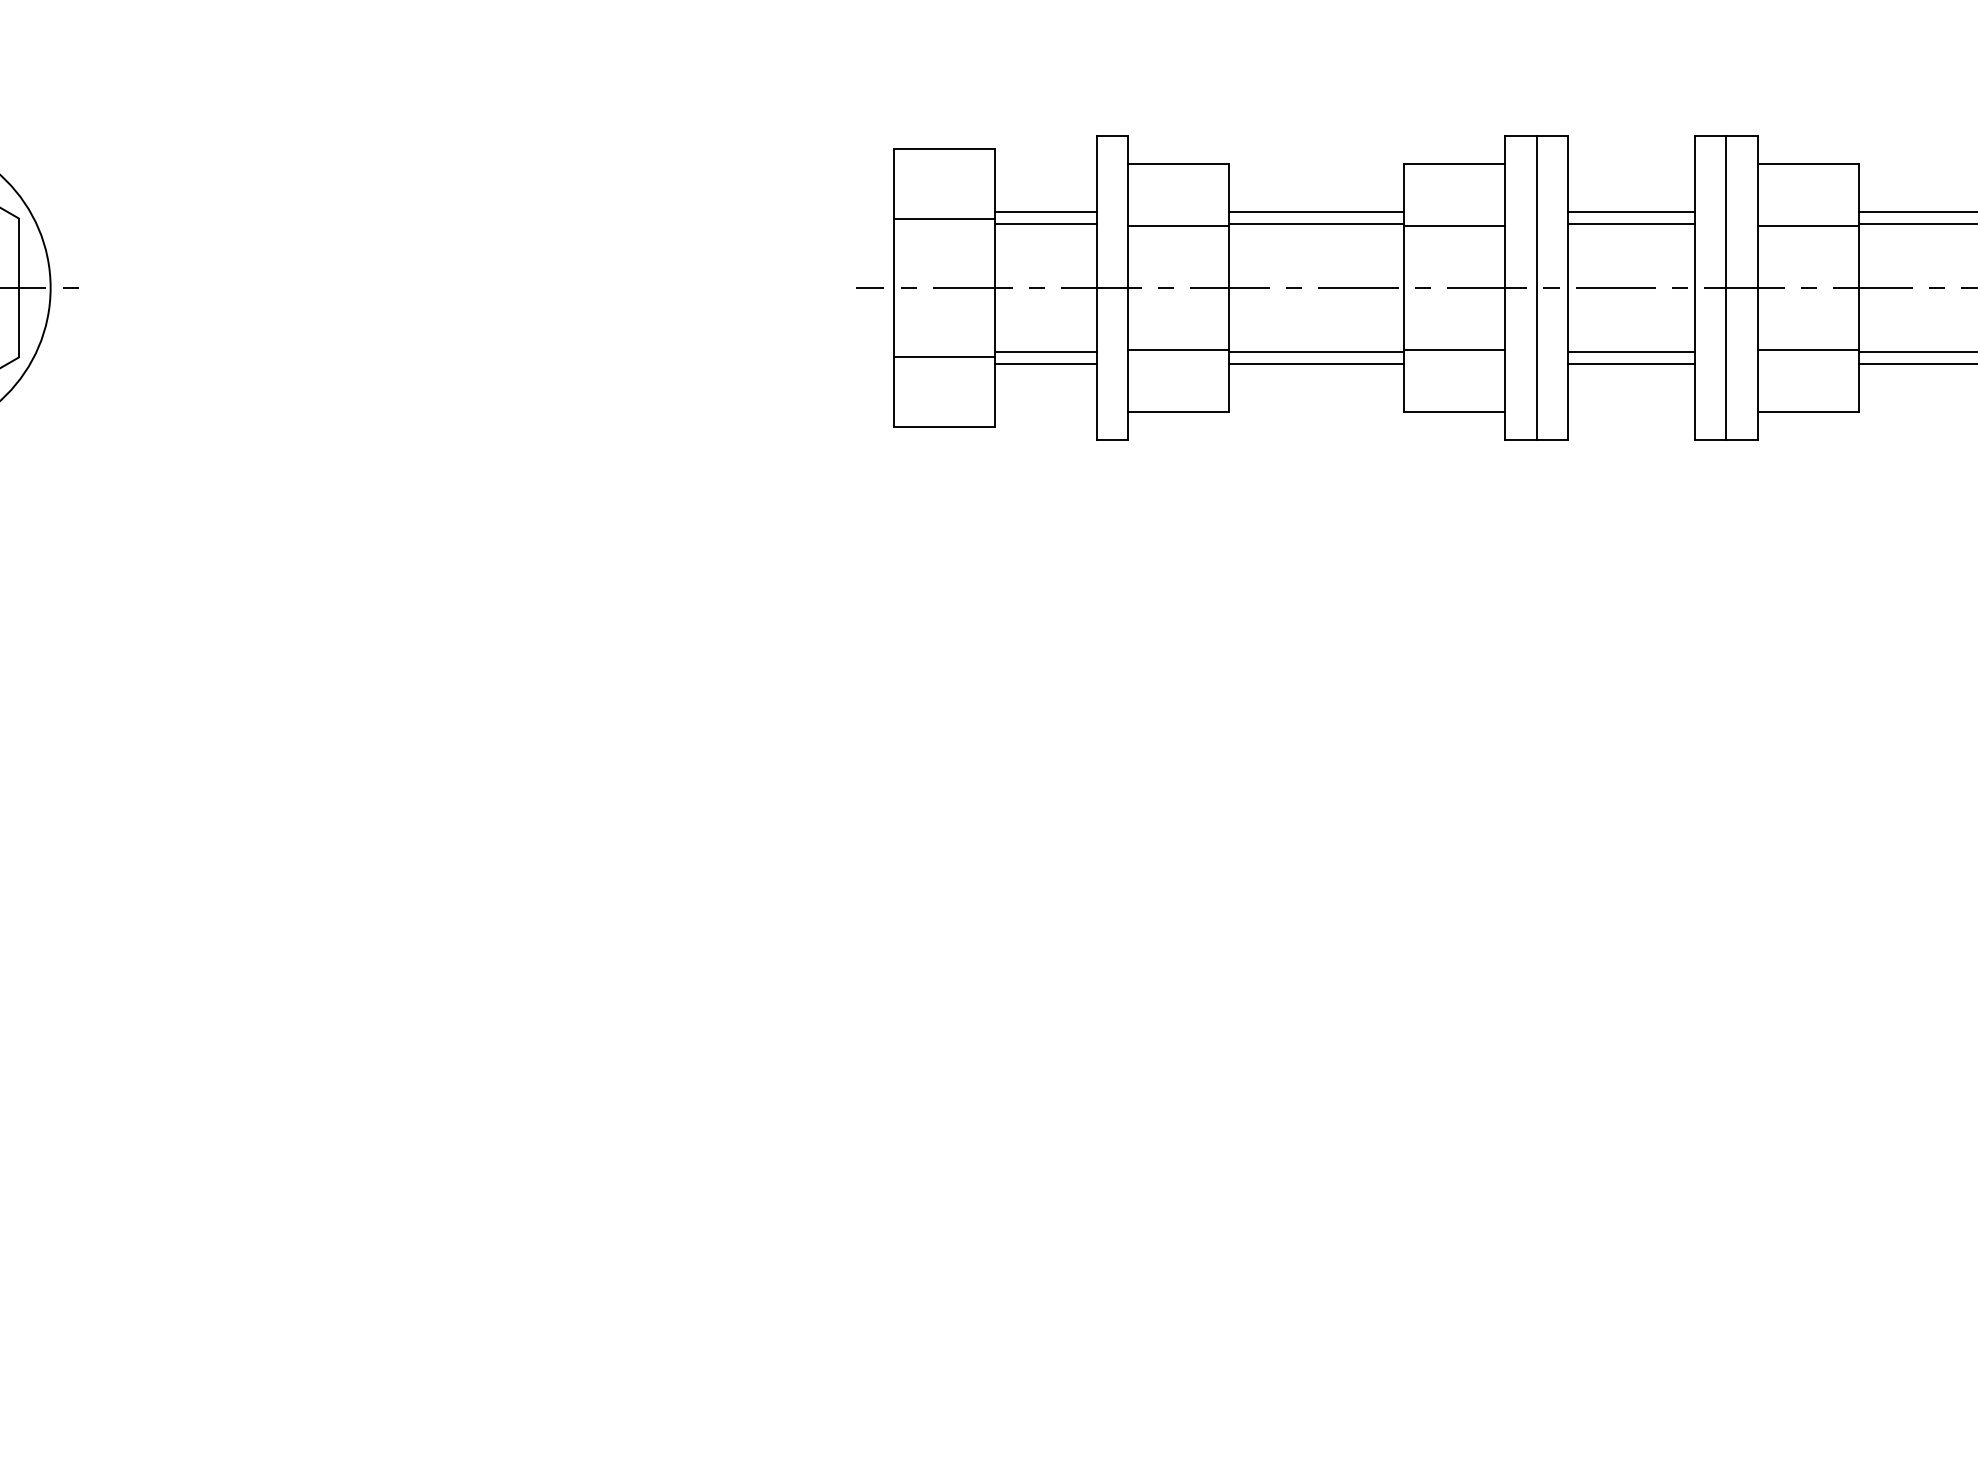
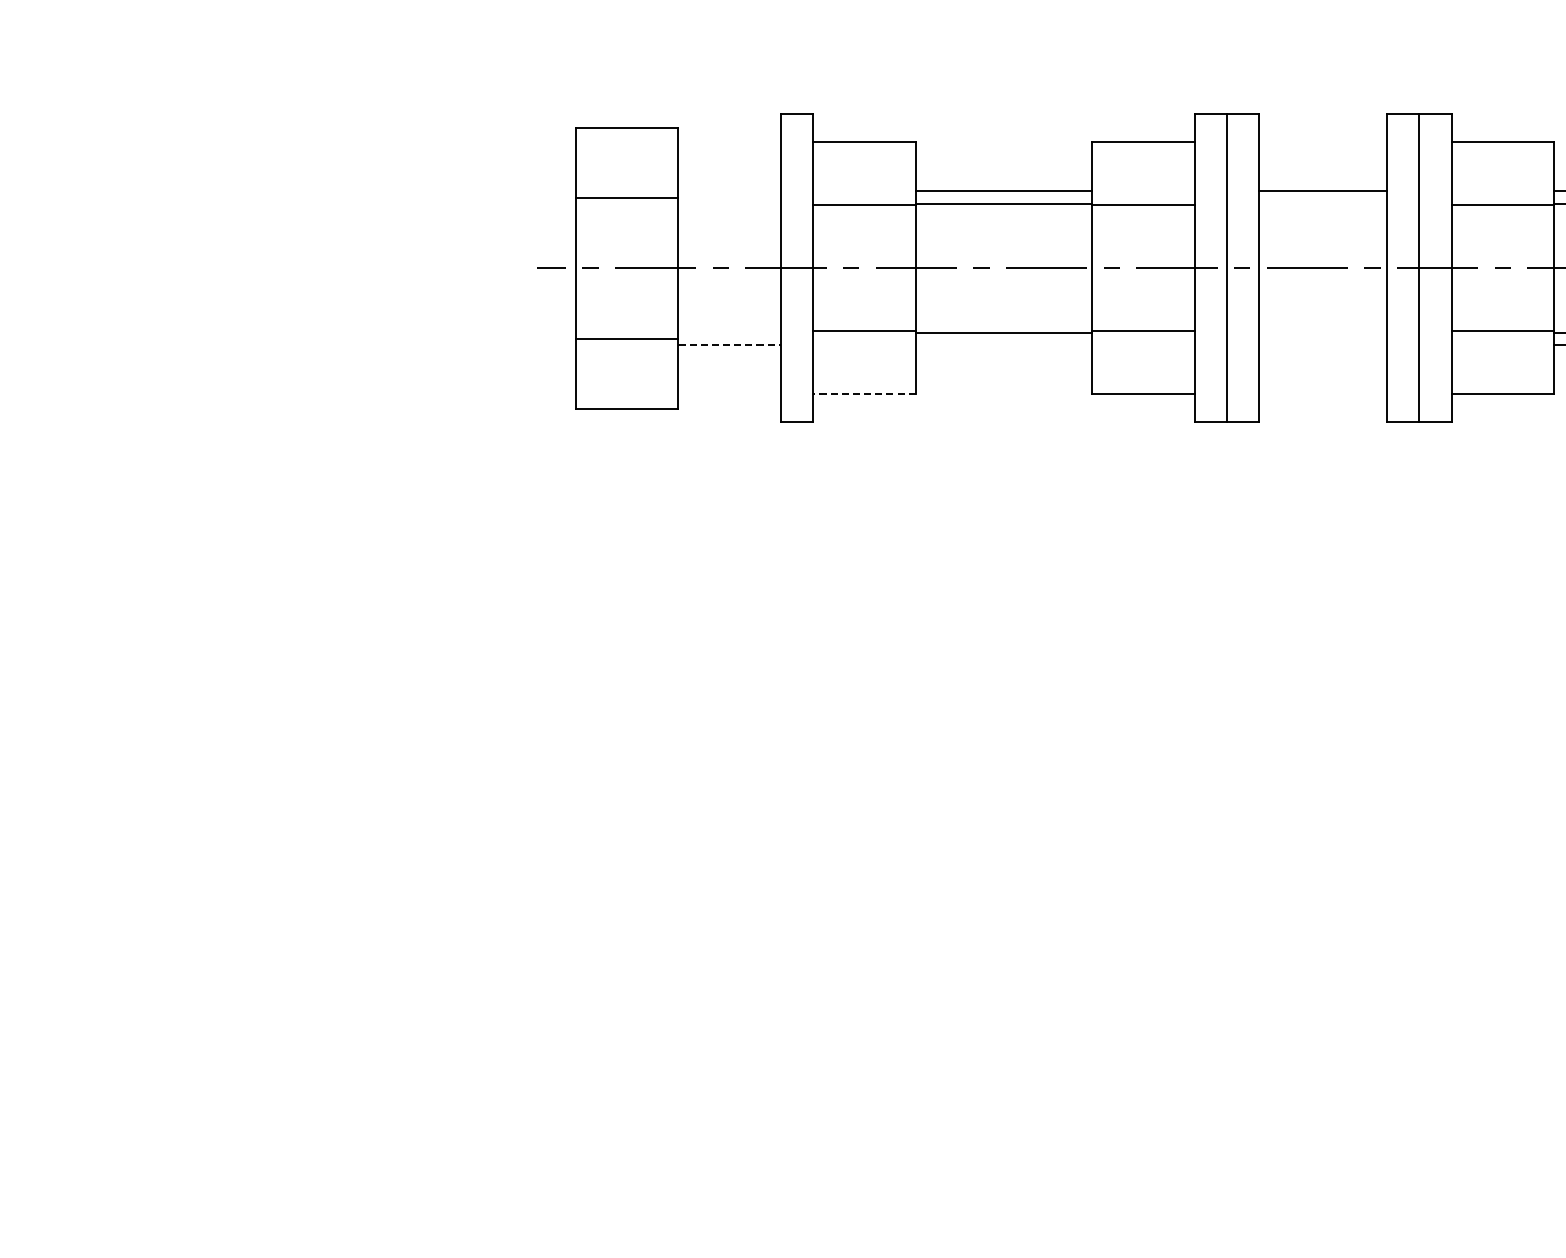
line: (1045, 211) -> (729, 190), removed
line: (1045, 224) -> (729, 204), removed
line: (1631, 224) -> (1323, 204), removed
line: (1045, 351) -> (729, 332), removed
line: (1631, 351) -> (1323, 332), removed
line: (1045, 363) -> (729, 344), solid -> dashed
line: (1316, 363) -> (1003, 344), removed
line: (1631, 363) -> (1323, 344), removed
line: (1178, 412) -> (864, 394), solid -> dashed

